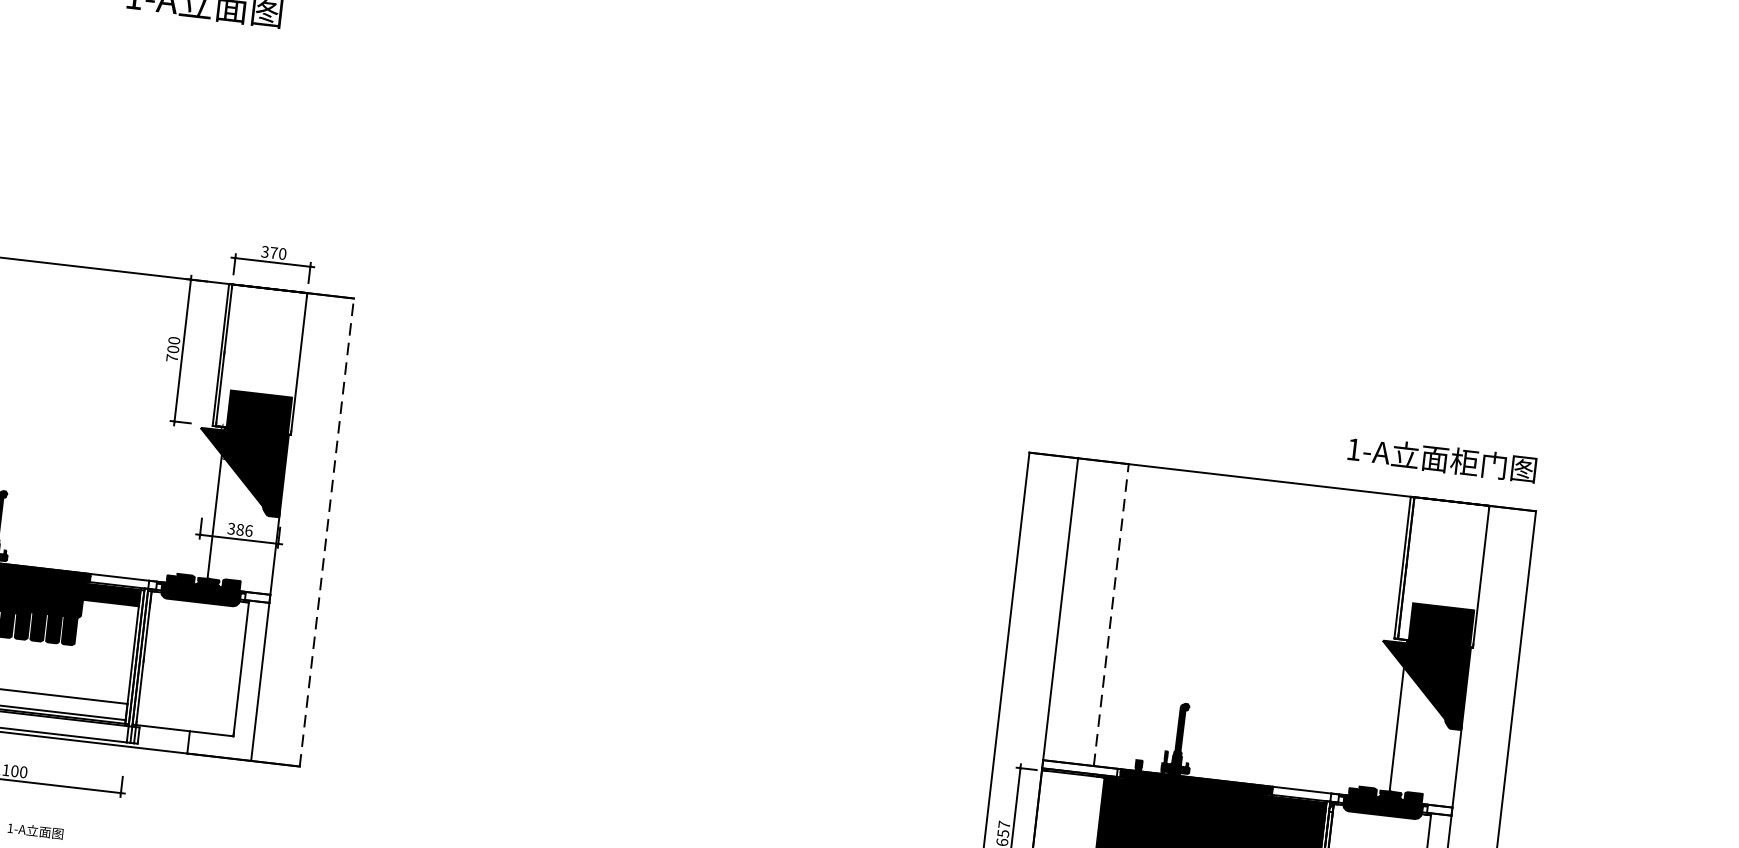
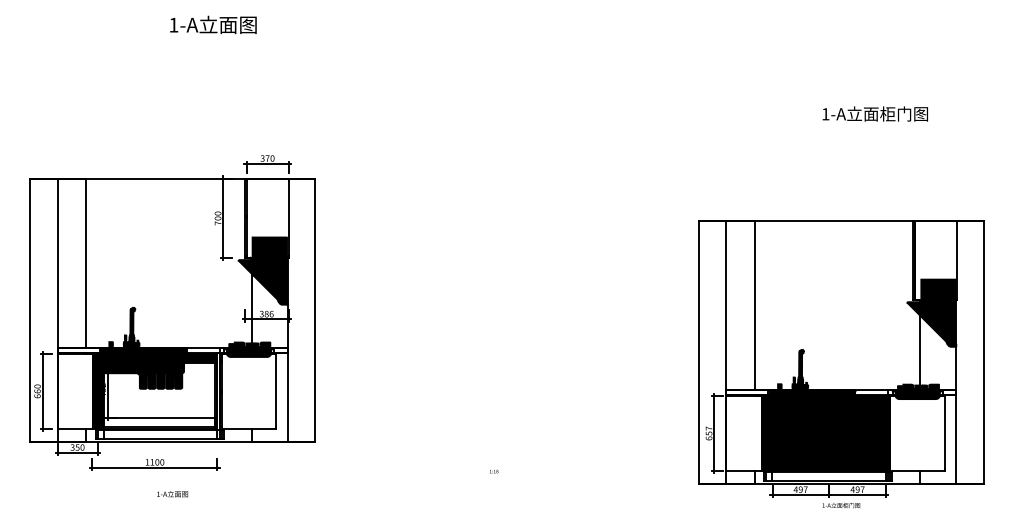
text: (1440, 458) -> (874, 113), moved
line: (326, 531) -> (314, 309), dashed -> solid
line: (1110, 614) -> (754, 305), dashed -> solid

